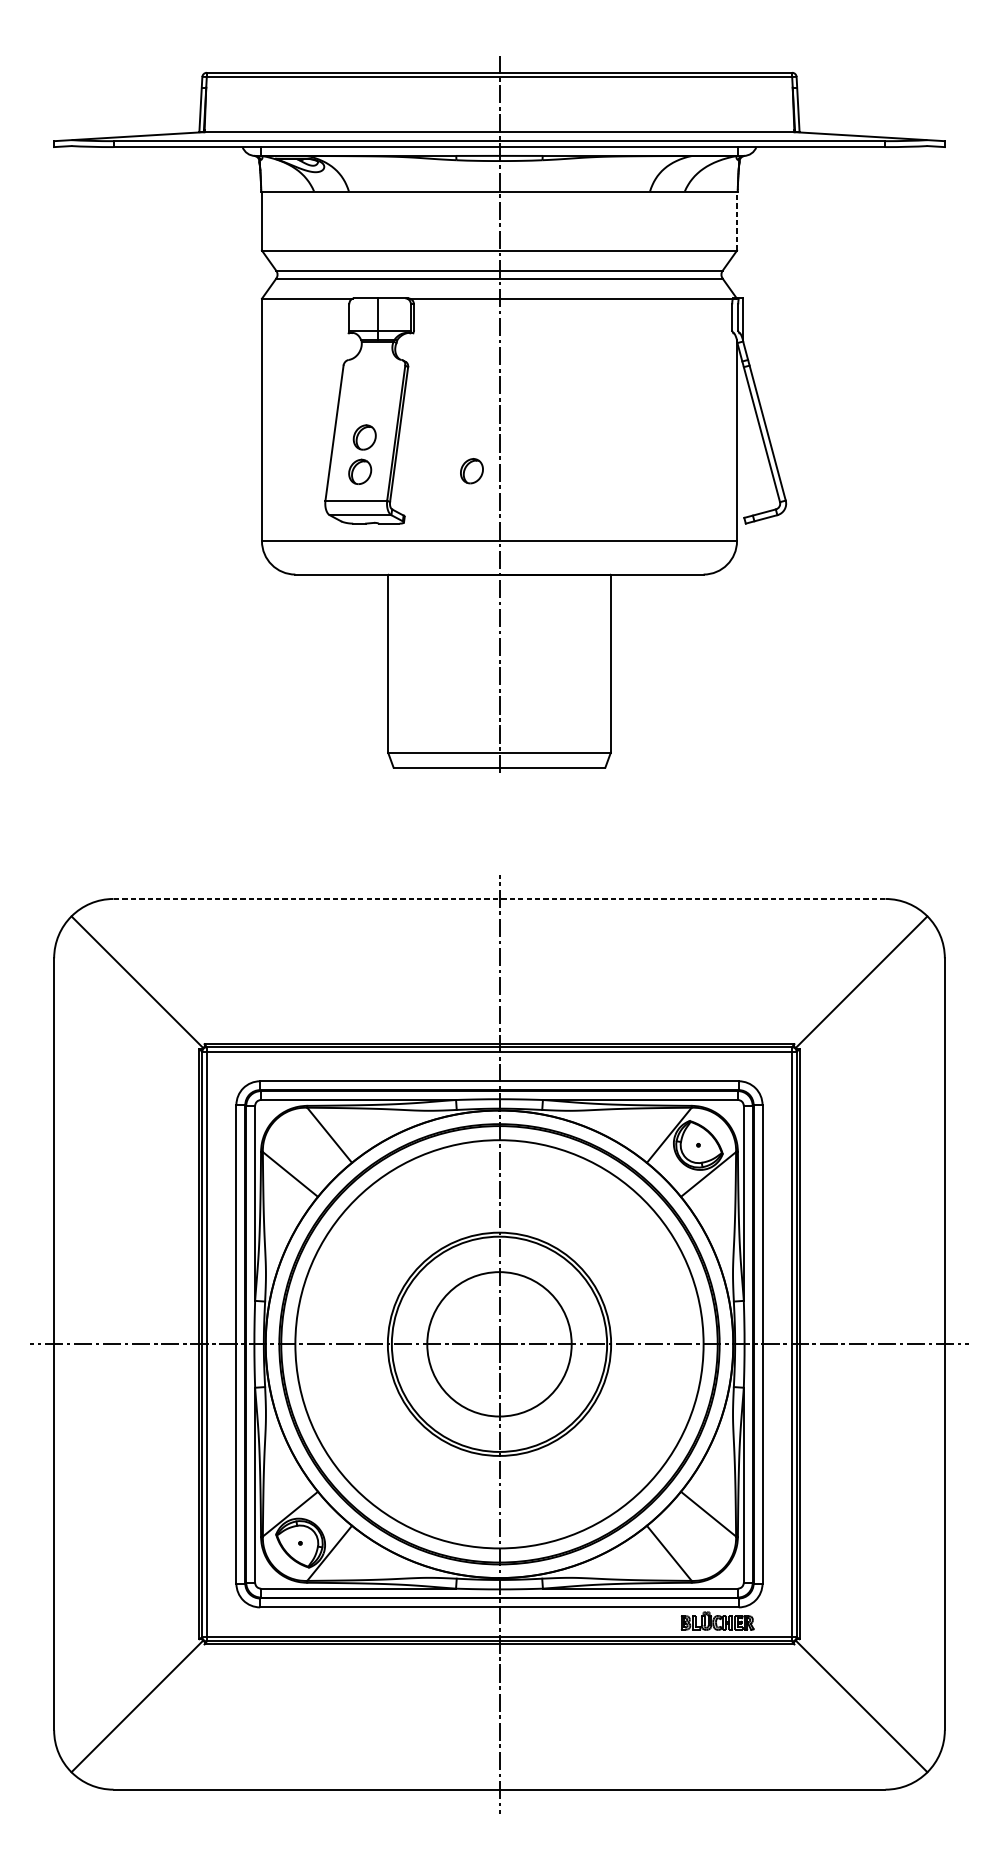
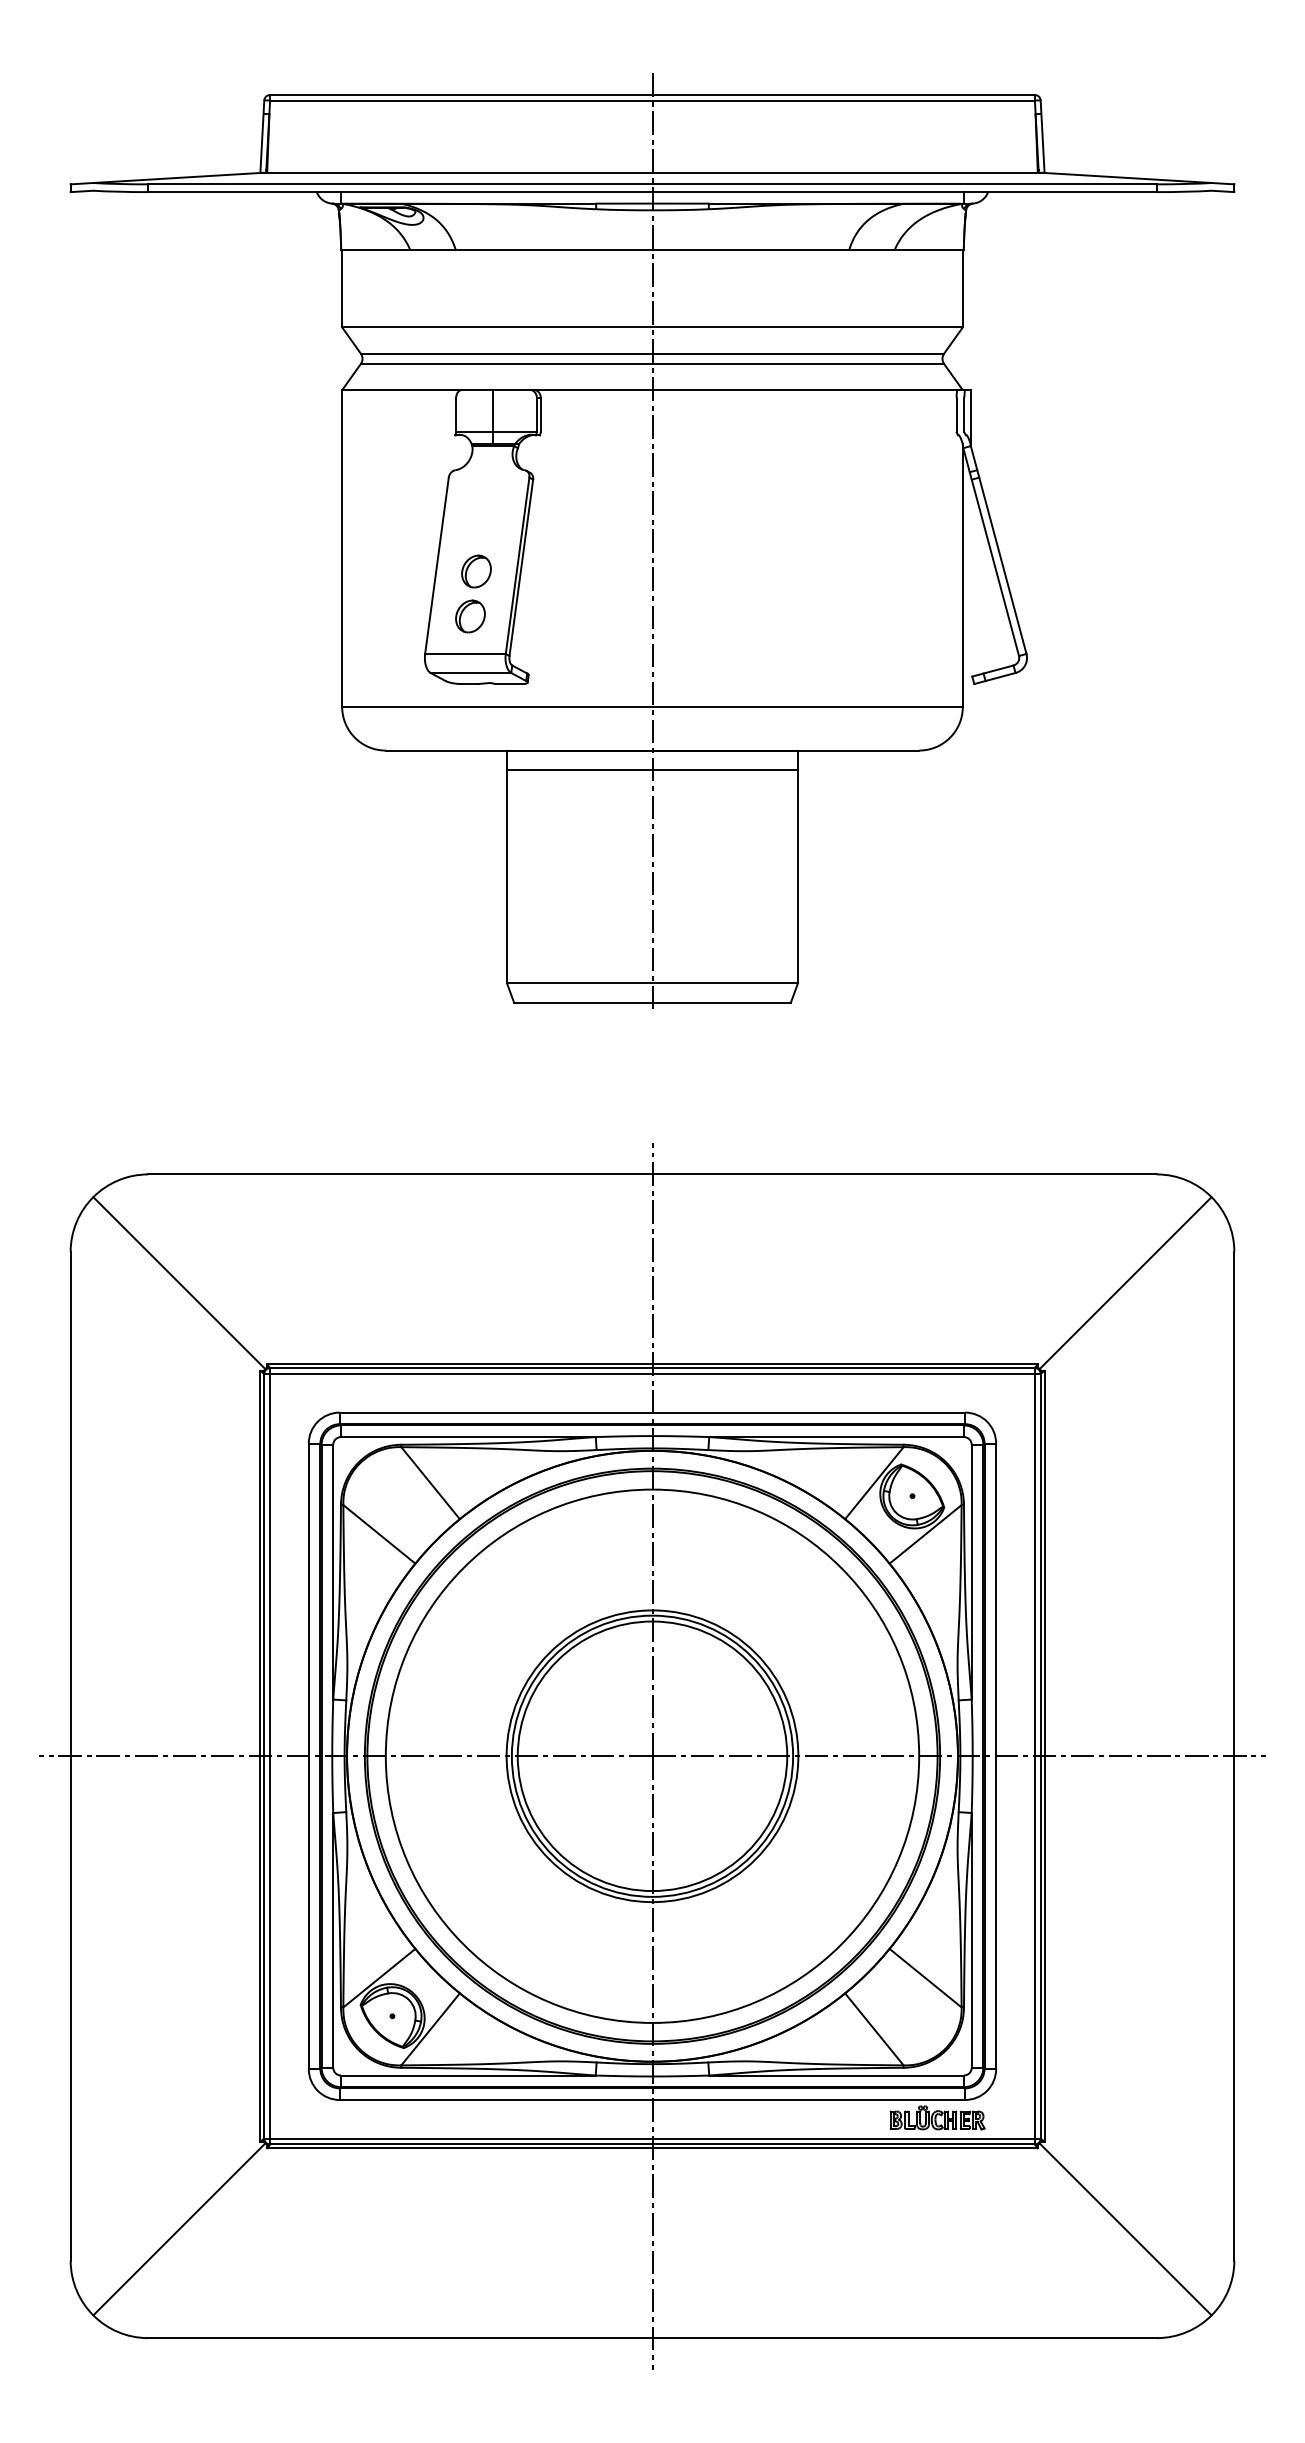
line: (736, 220) -> (962, 288), dashed -> solid
part: (471, 471) -> (616, 615), removed
line: (499, 589) -> (652, 769), added
line: (499, 899) -> (652, 1174), dashed -> solid
circle: (499, 1344) -> (652, 1756), size x1.43

